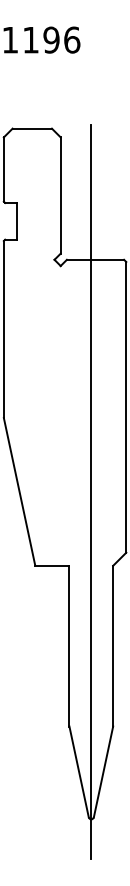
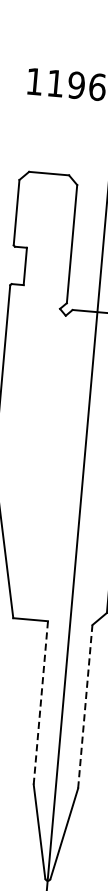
line: (113, 645) -> (85, 706), solid -> dashed
line: (69, 646) -> (40, 703), solid -> dashed

